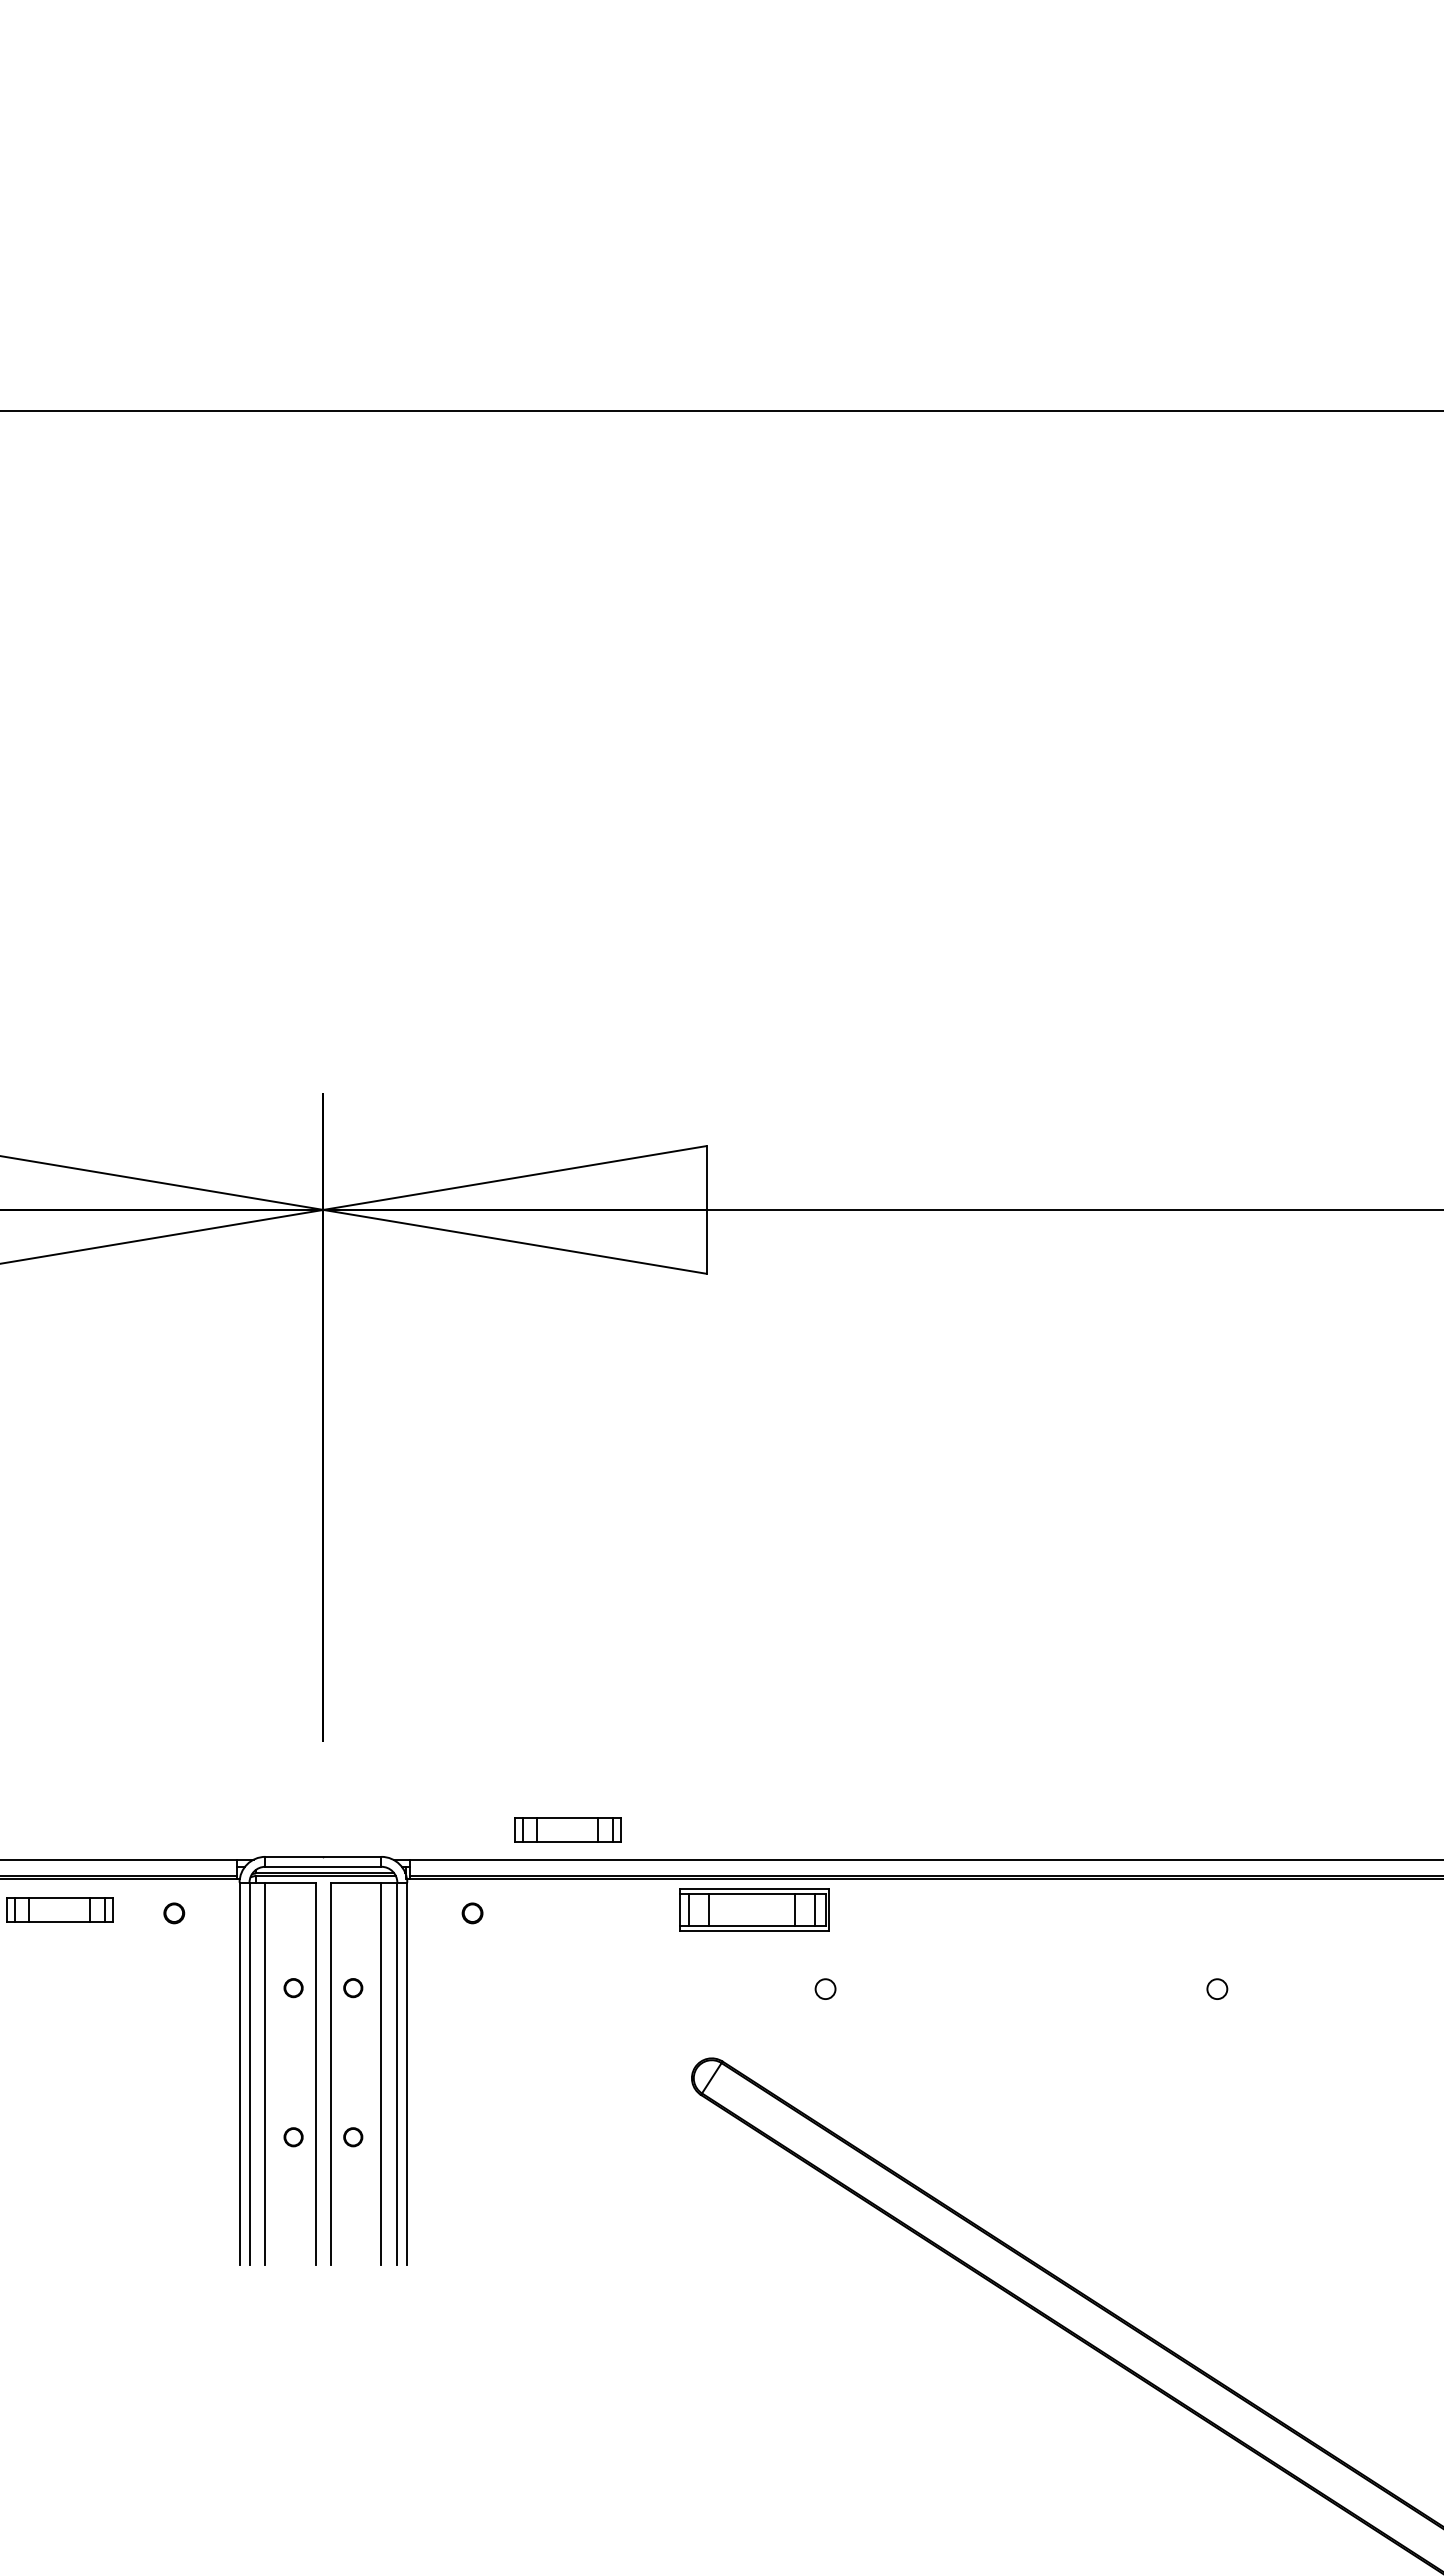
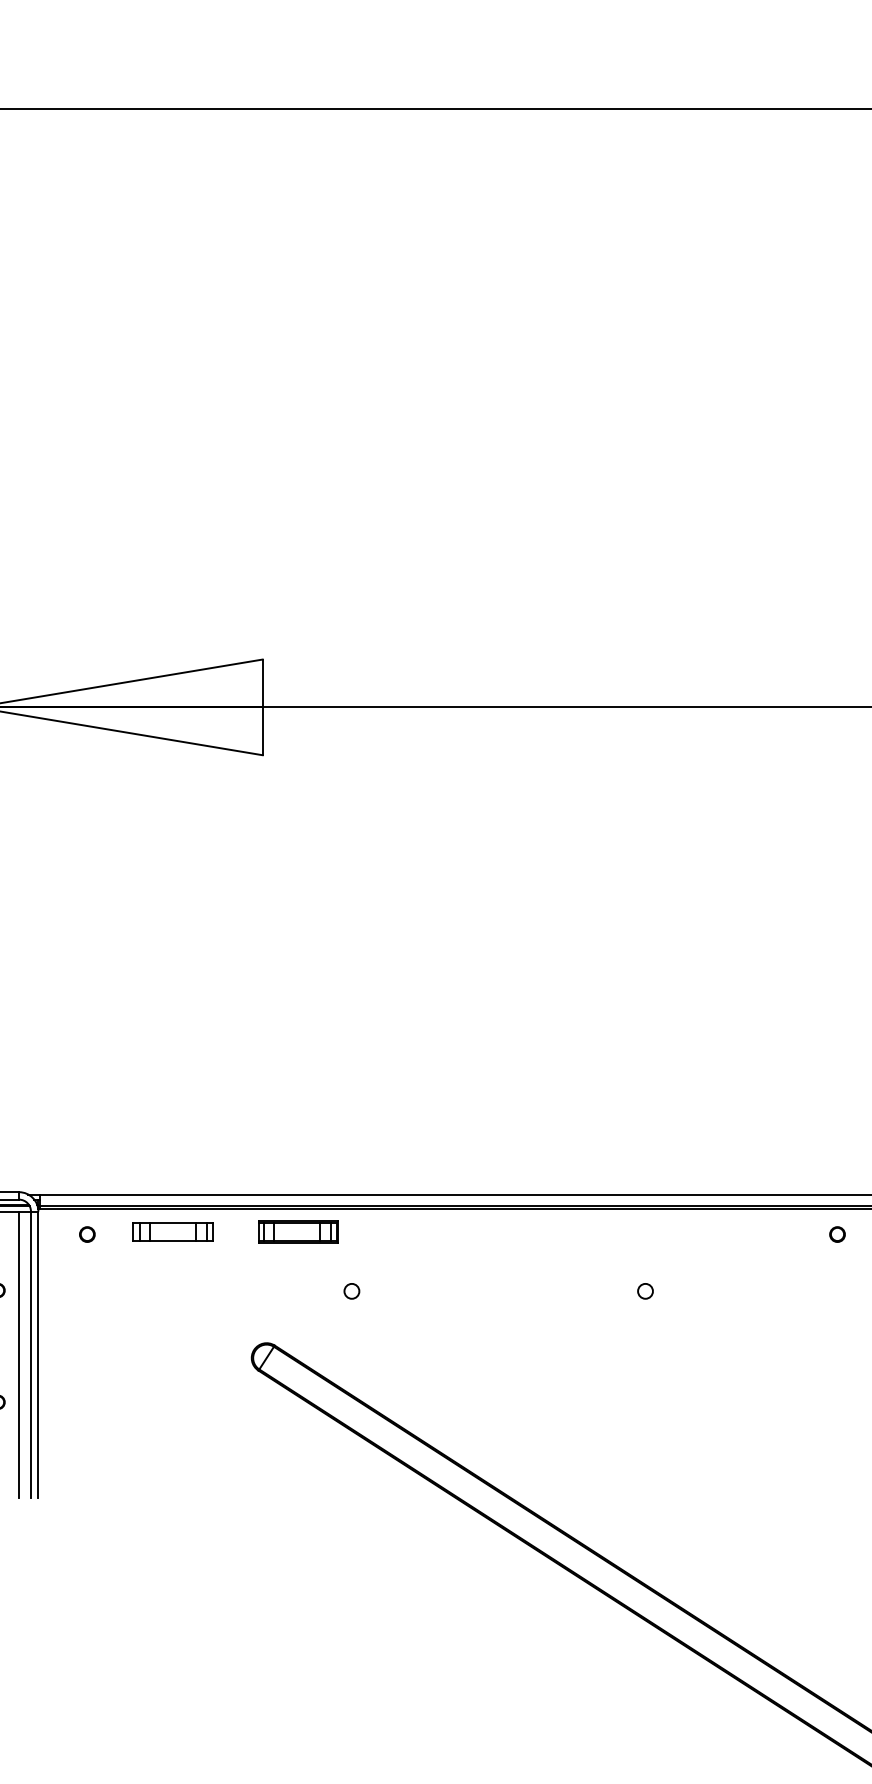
part: (567, 1829) -> (172, 1231), moved
part: (753, 1909) -> (297, 1231), size x0.71

